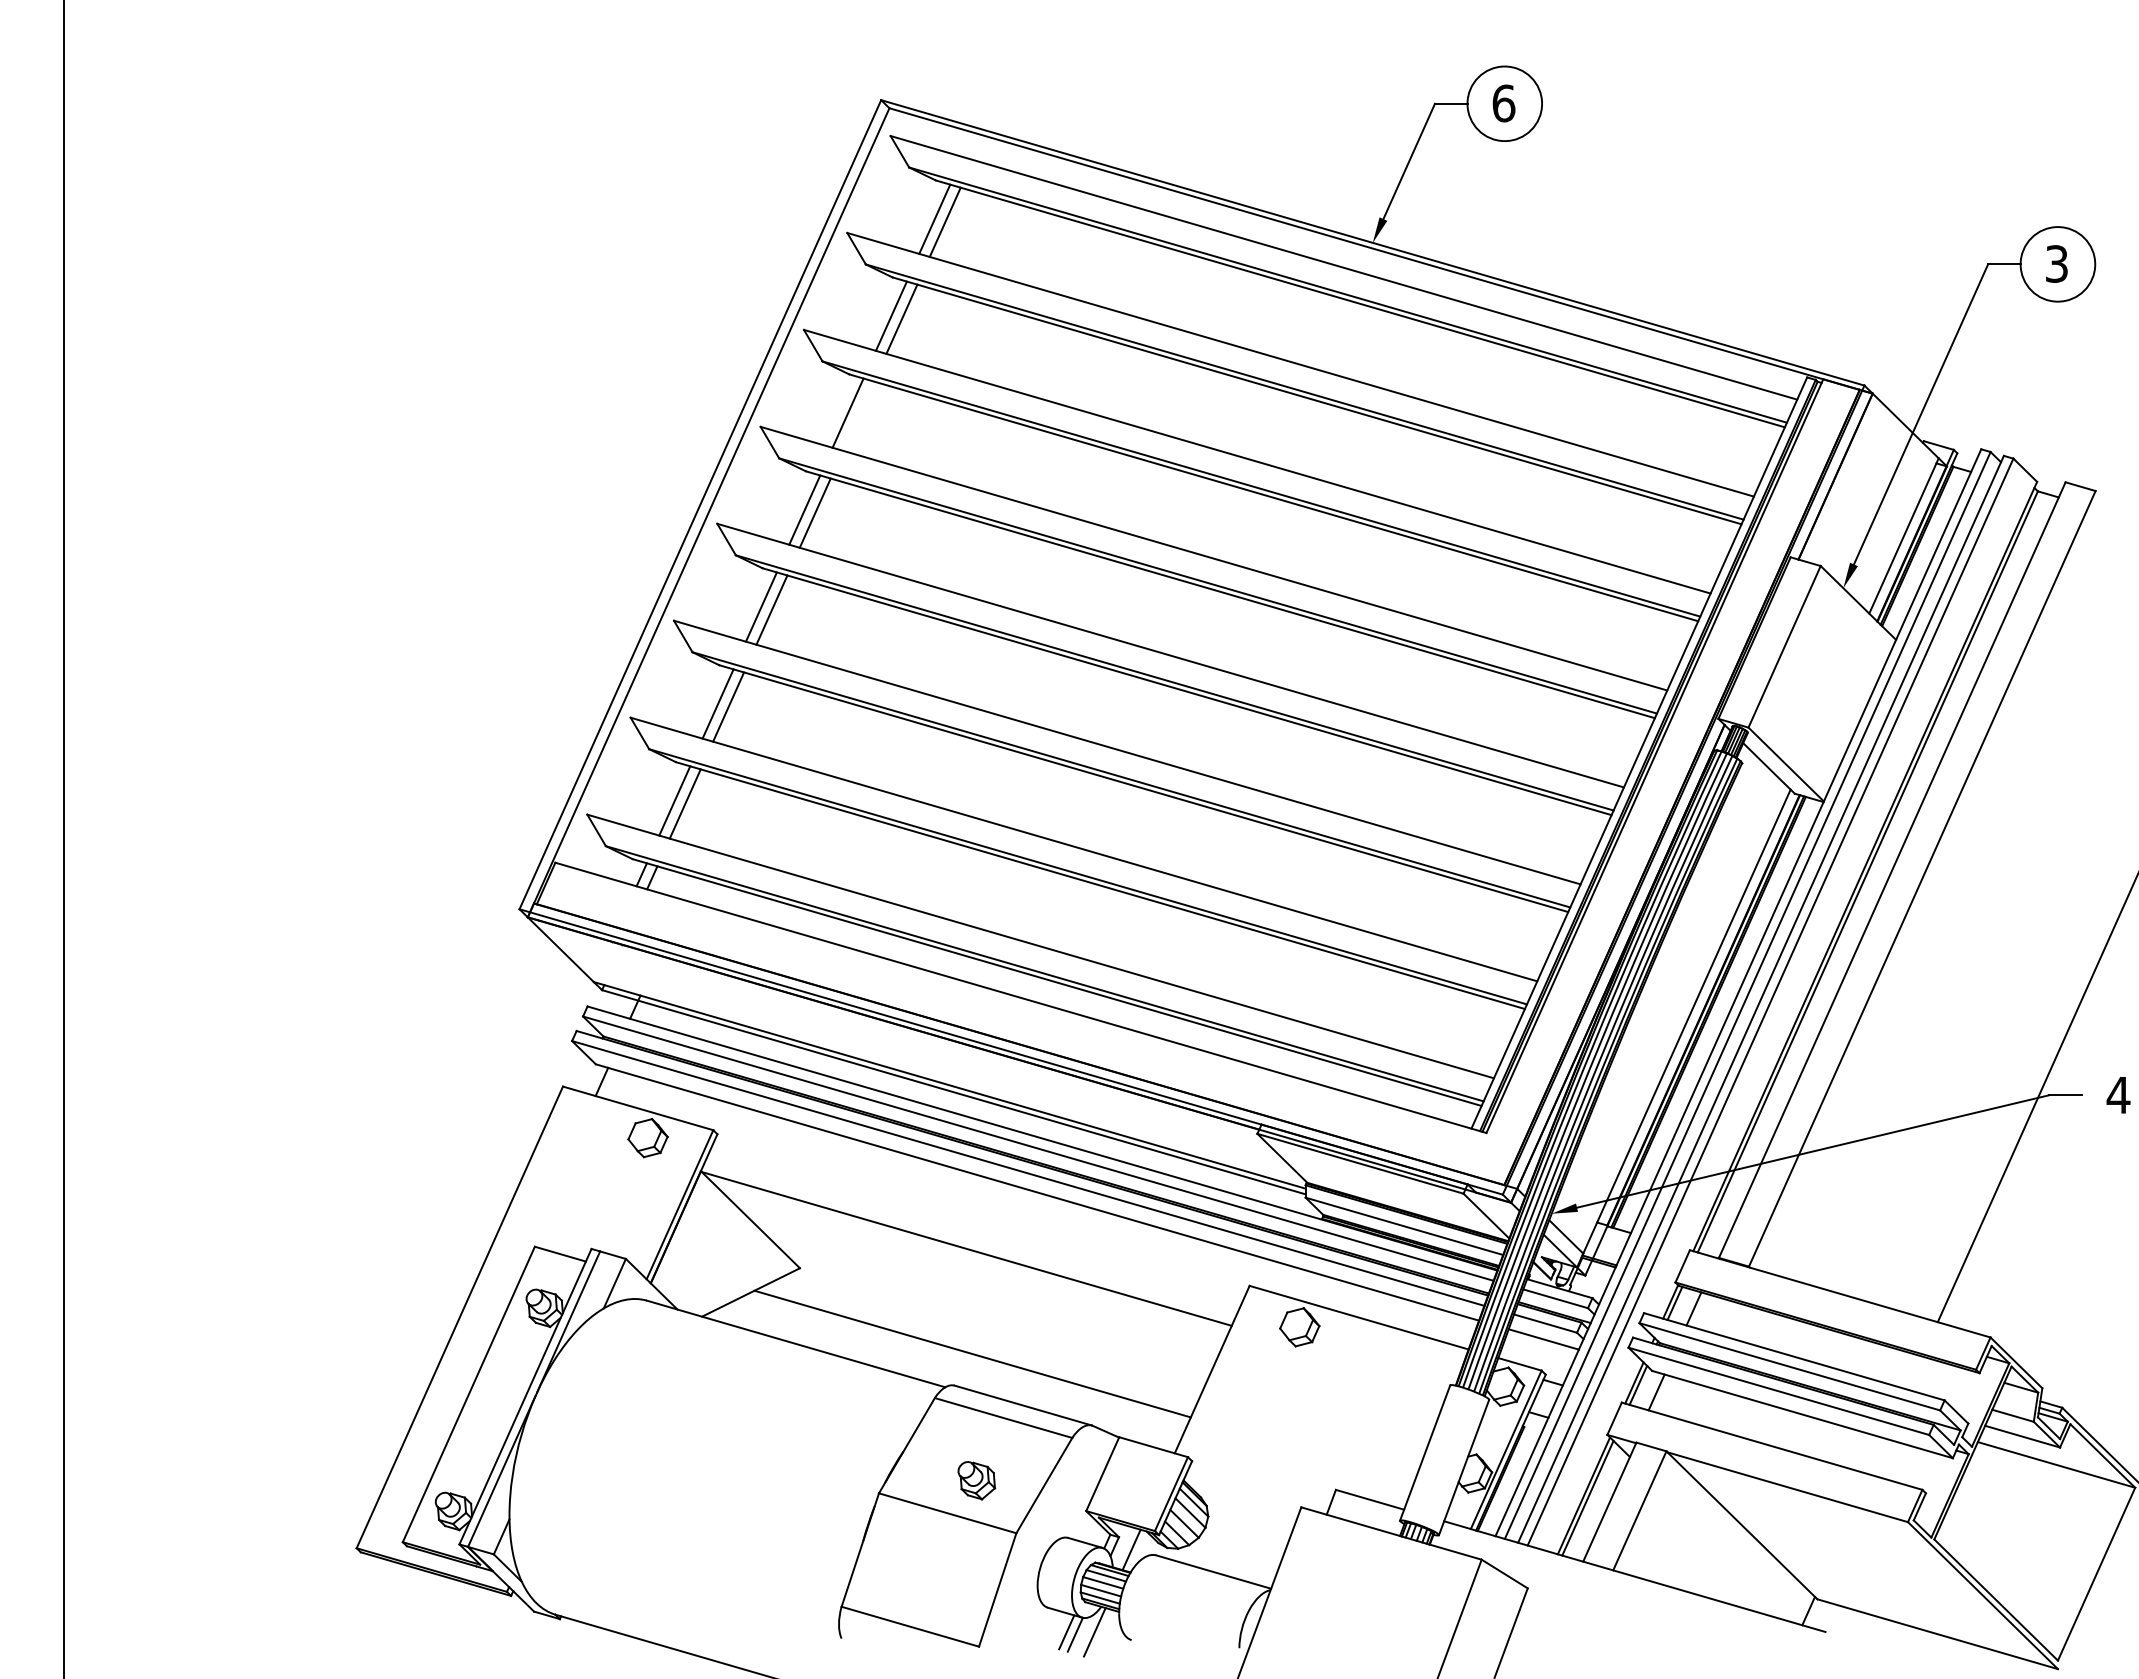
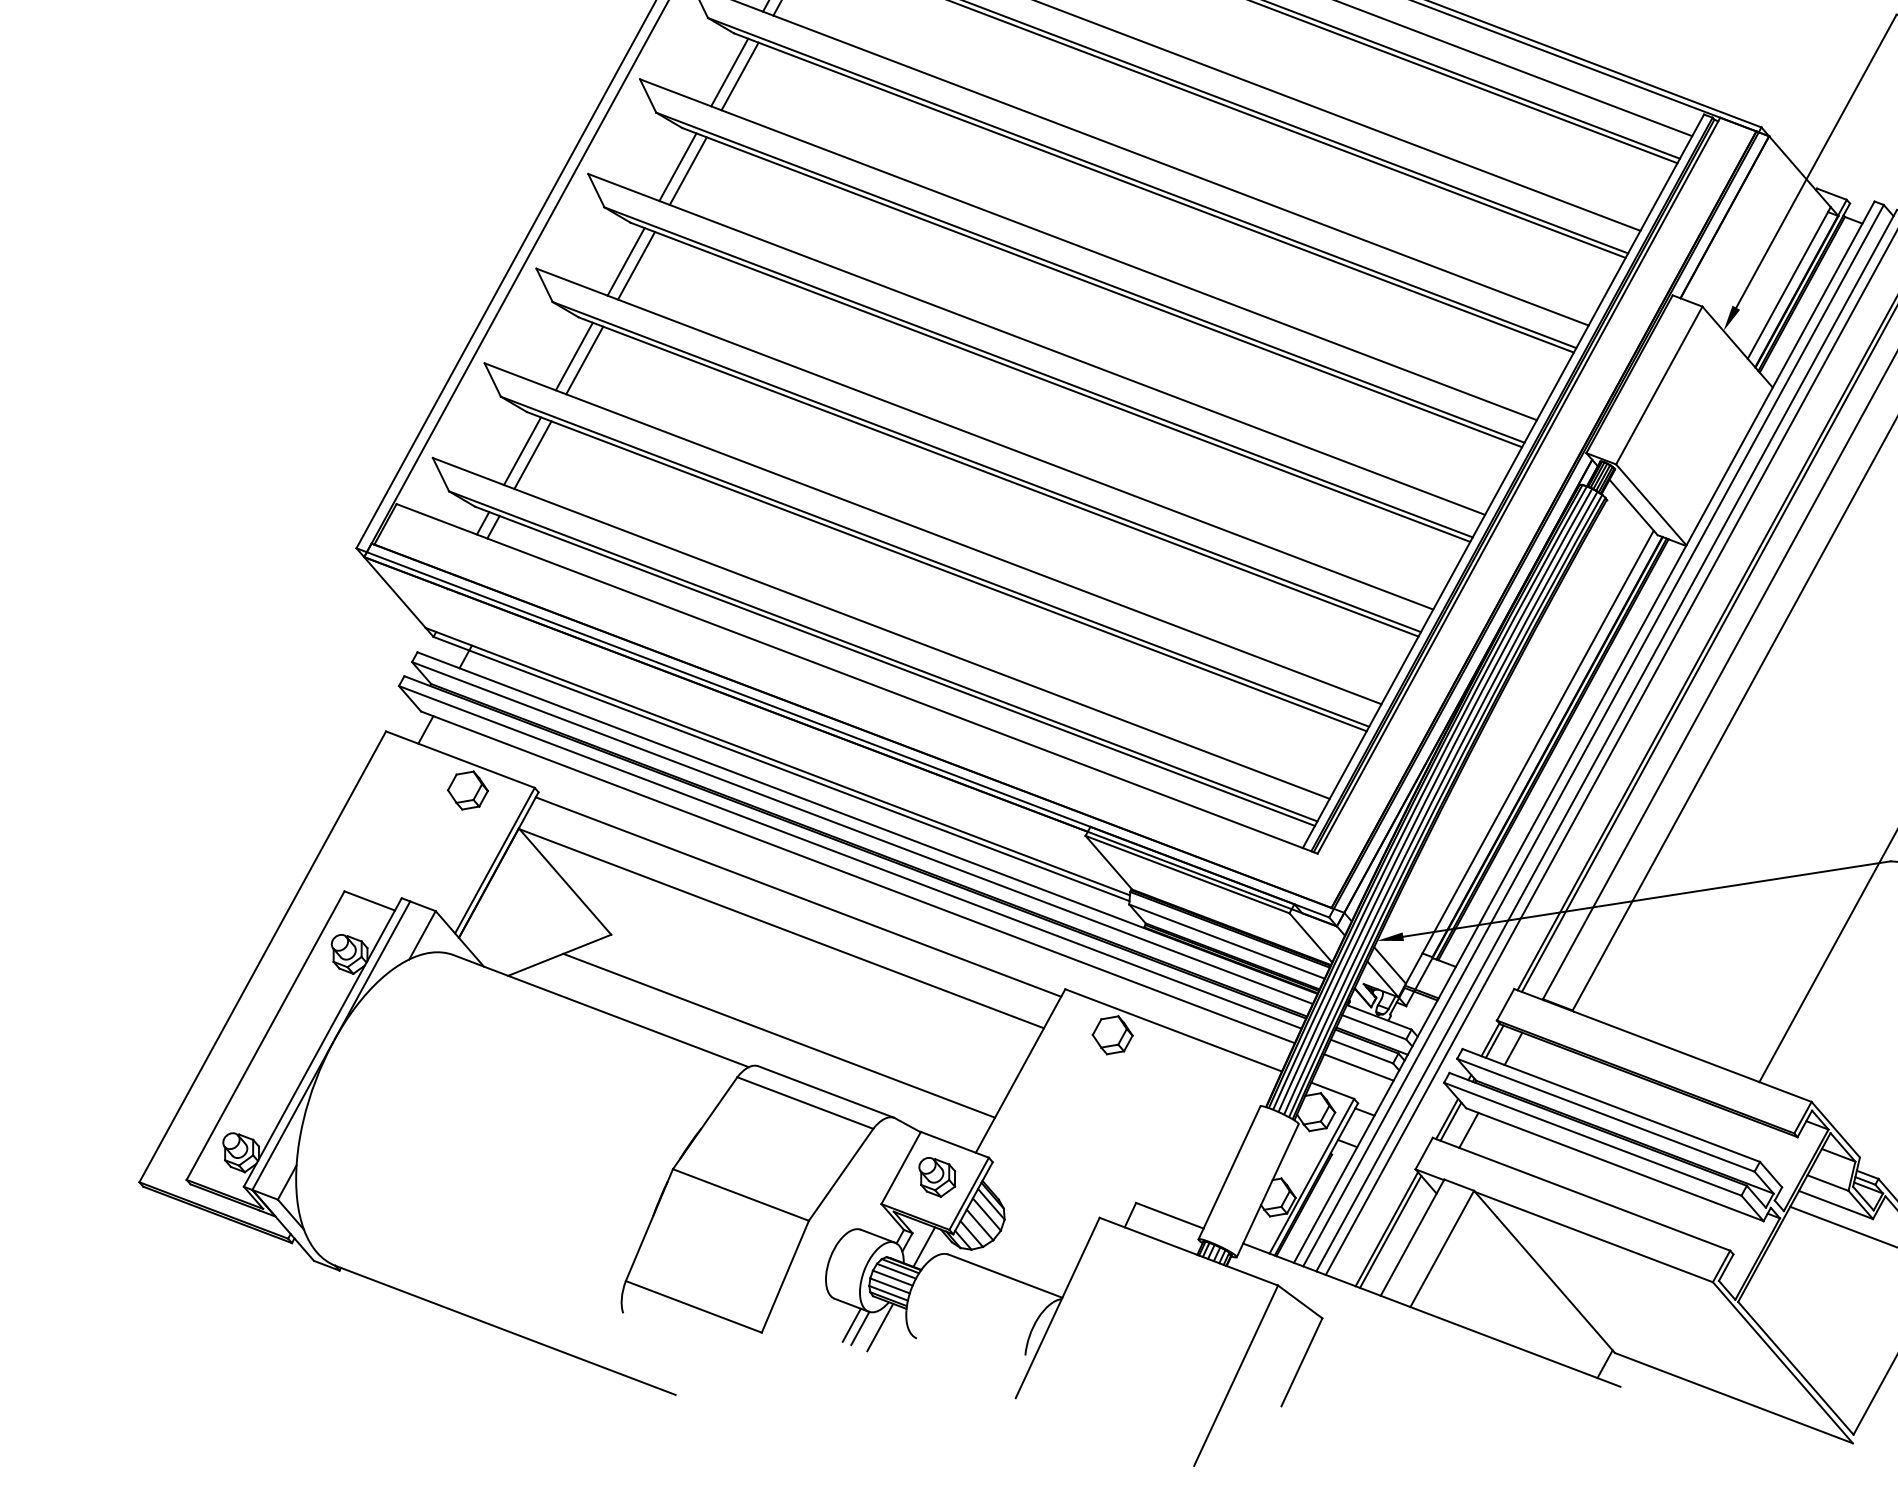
line: (858, 415) -> (740, 75), added
line: (980, 1216) -> (798, 897), added
part: (976, 1480) -> (936, 1177), moved

